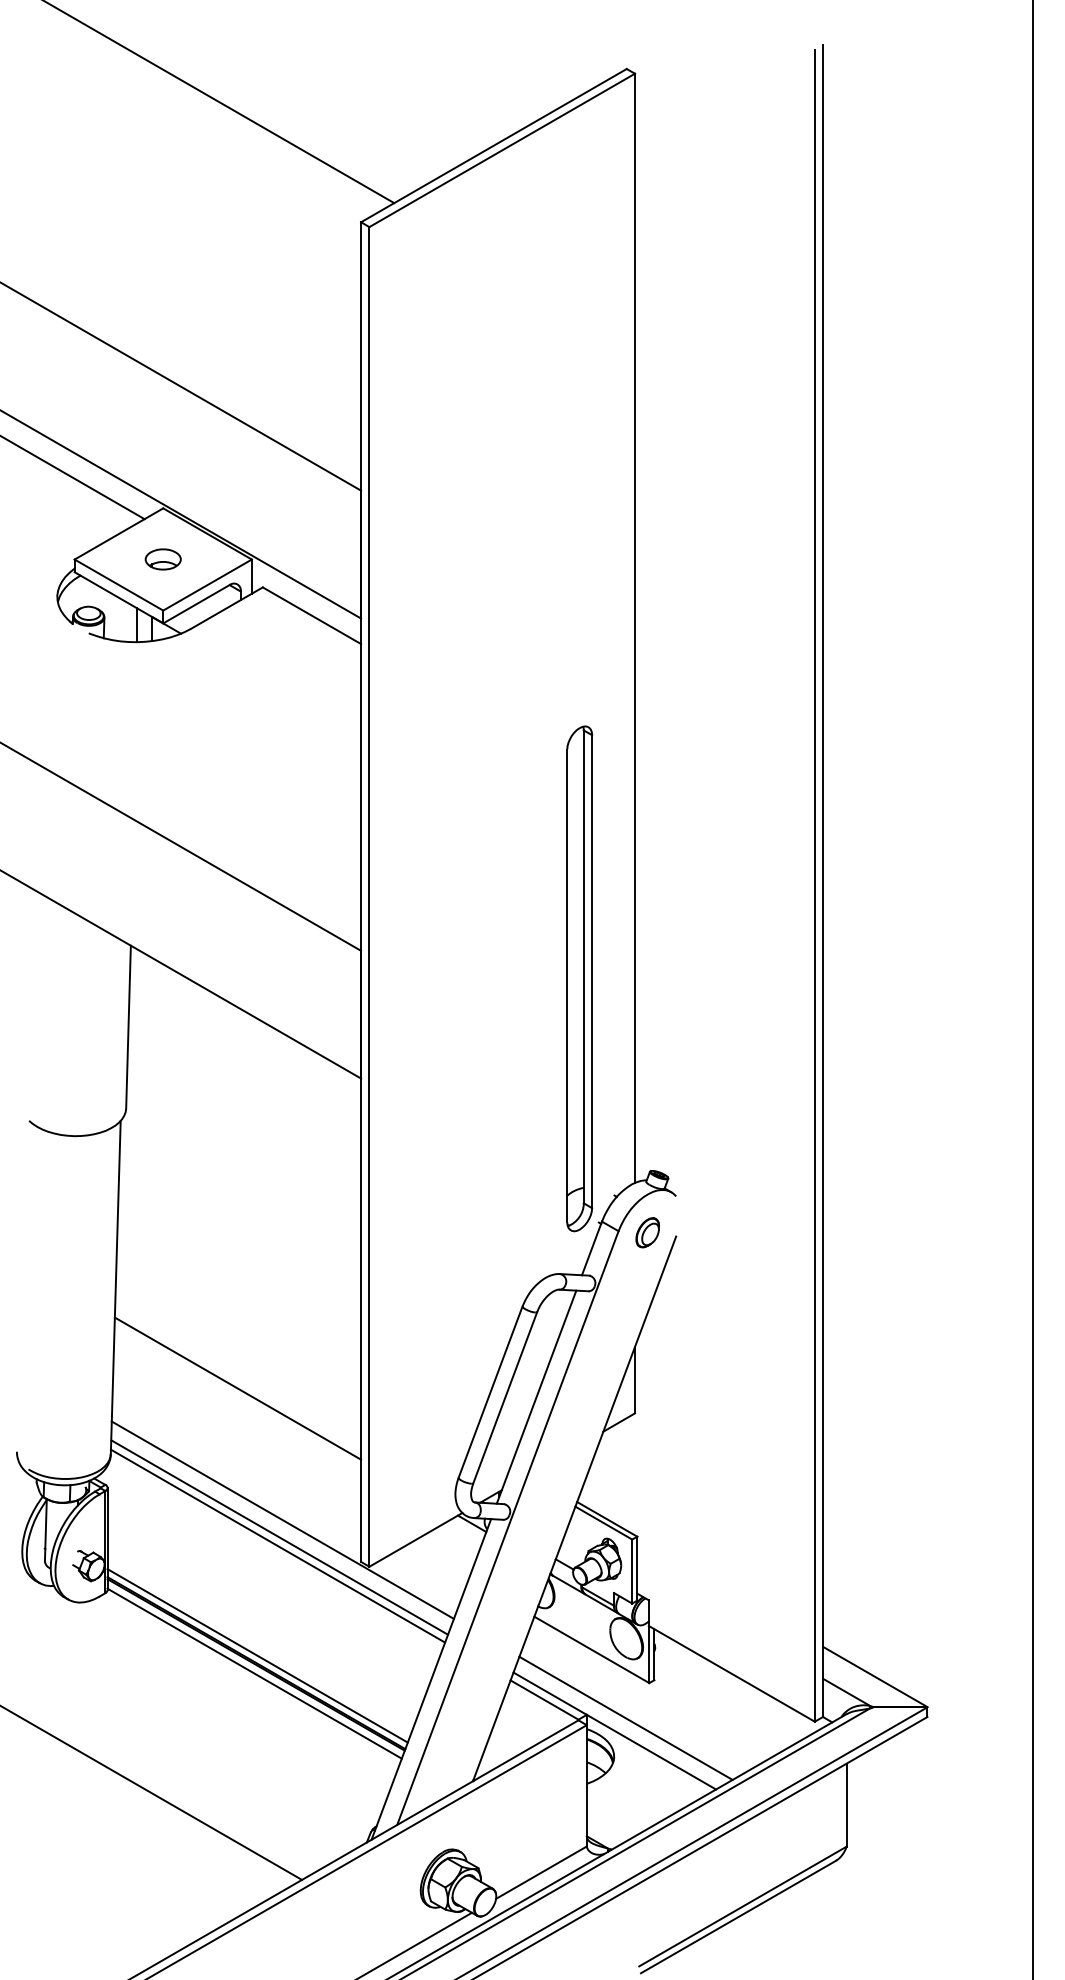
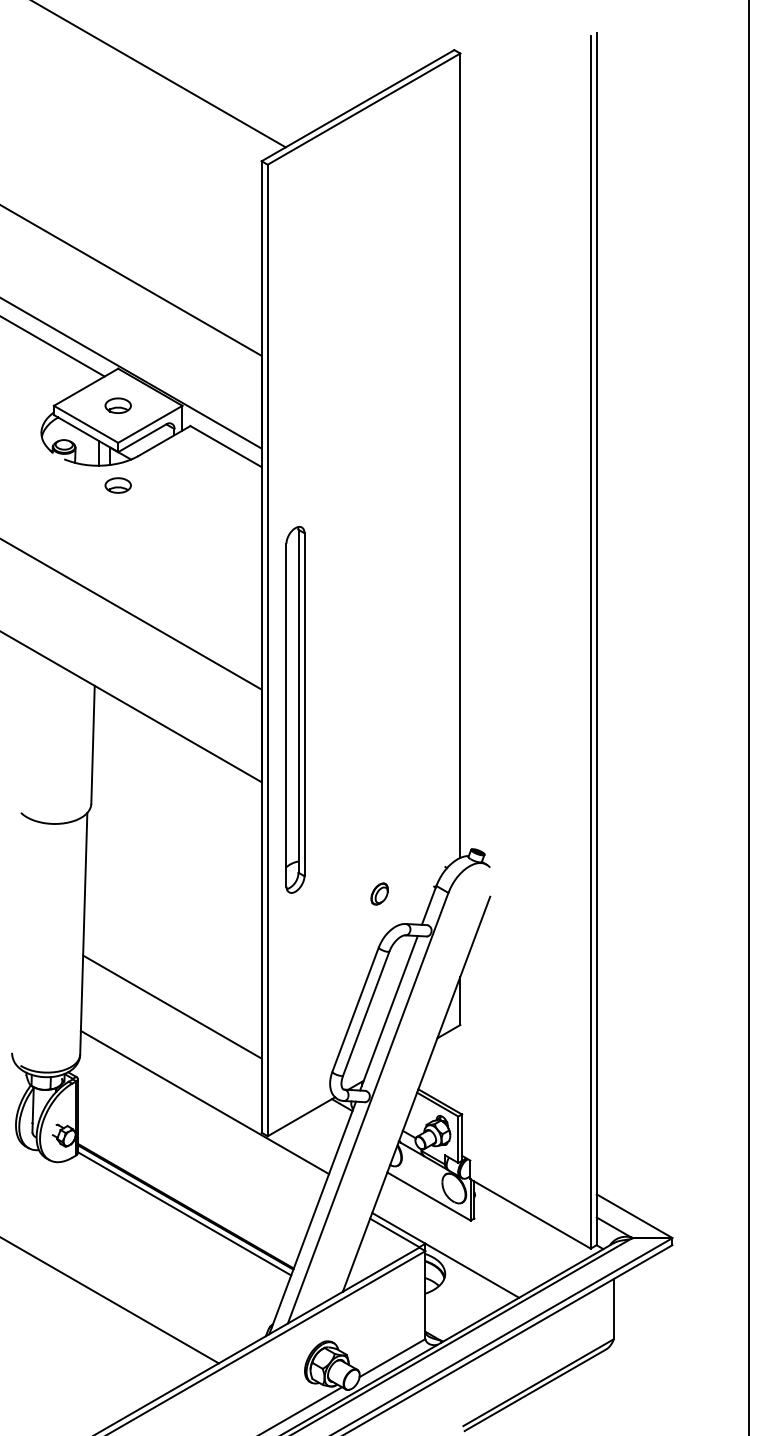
part: (162, 669) -> (117, 485), added
part: (579, 978) -> (295, 709), moved
part: (647, 1232) -> (379, 893), moved
line: (279, 1537) -> (202, 1115), removed
line: (277, 1545) -> (201, 1120), removed
line: (257, 1655) -> (186, 1200), removed
line: (625, 1717) -> (453, 1245), removed

